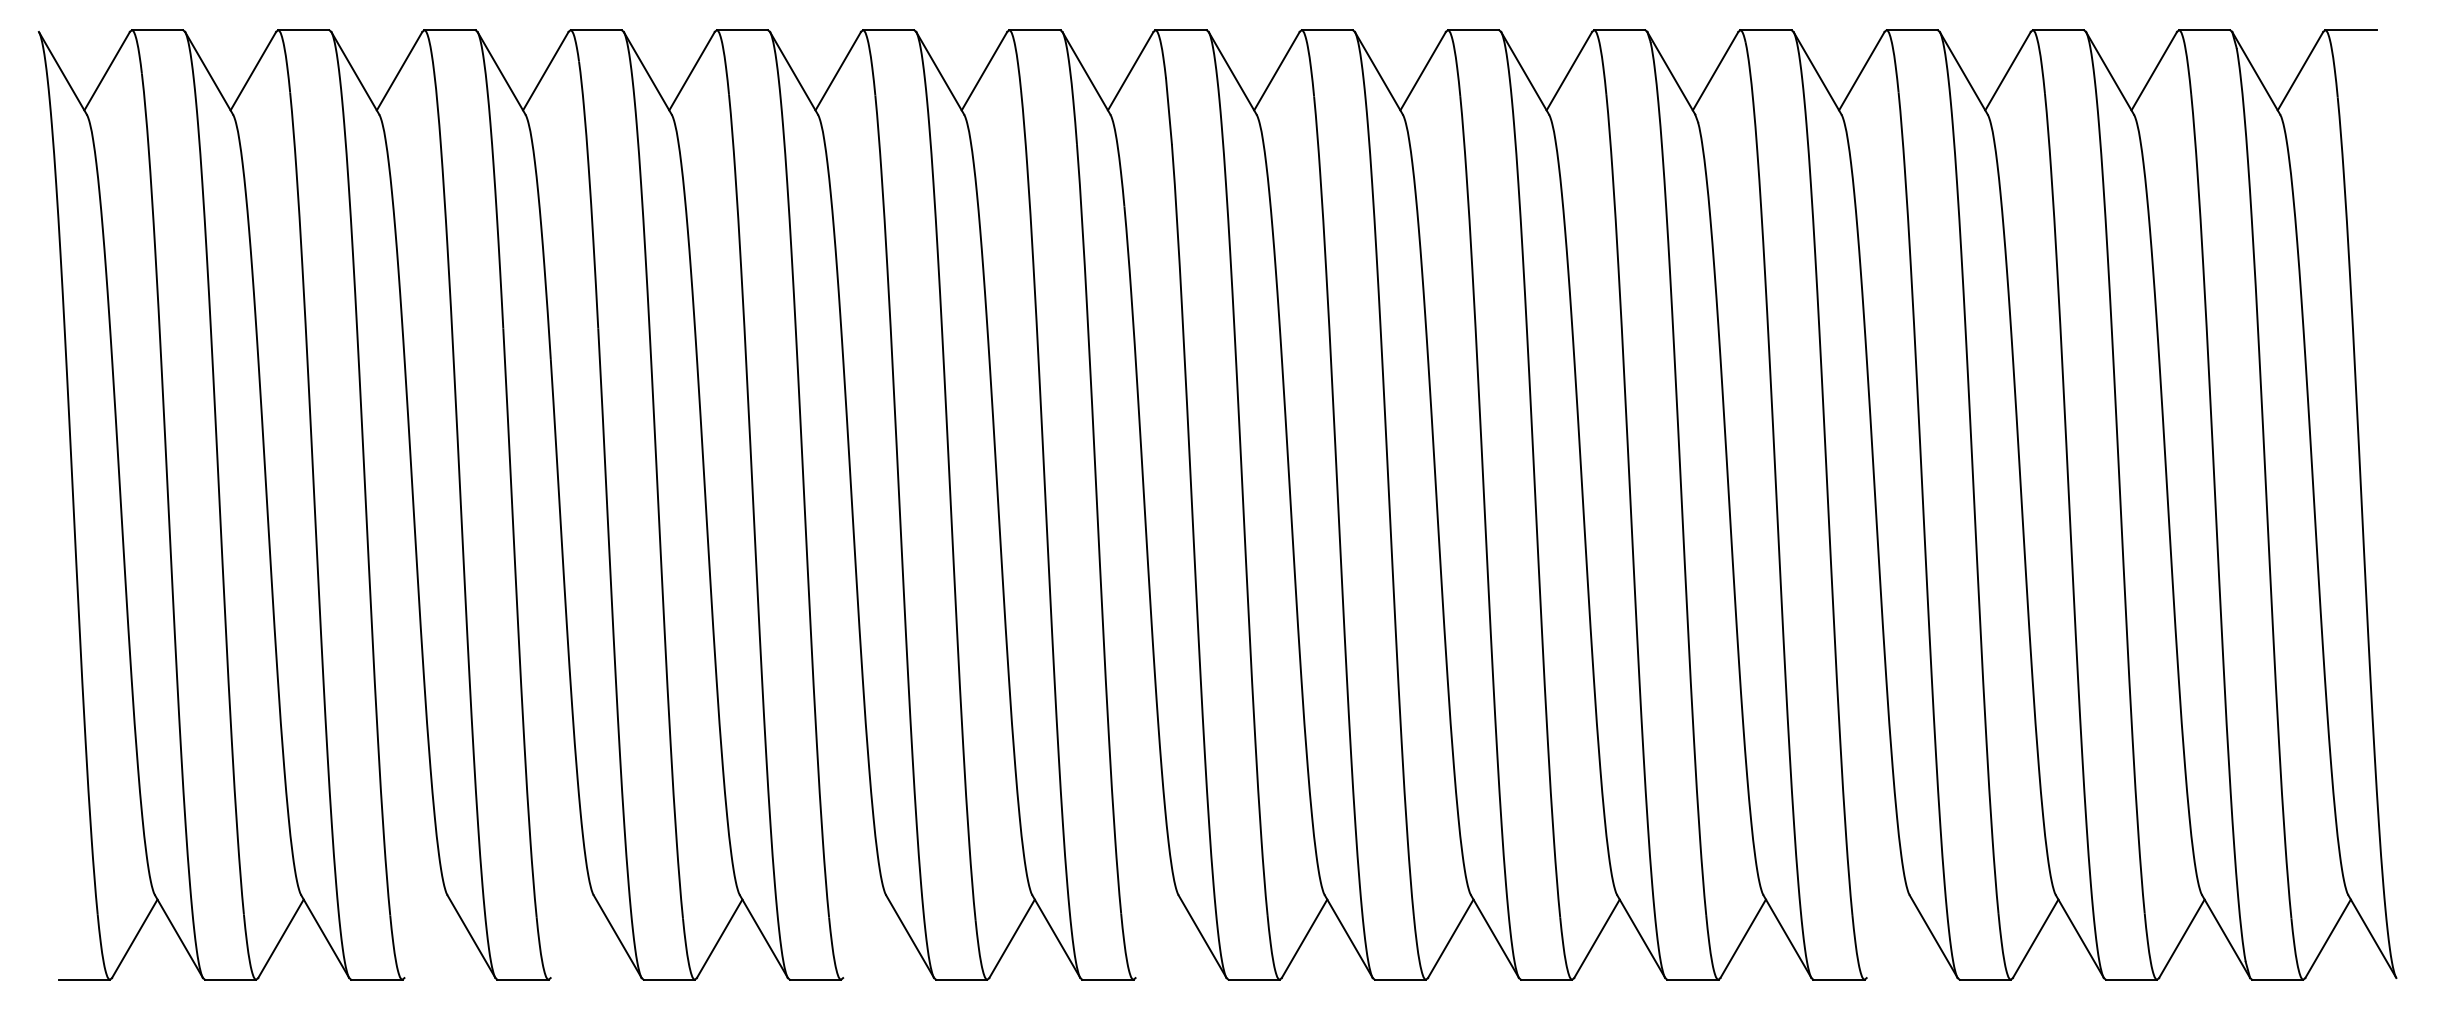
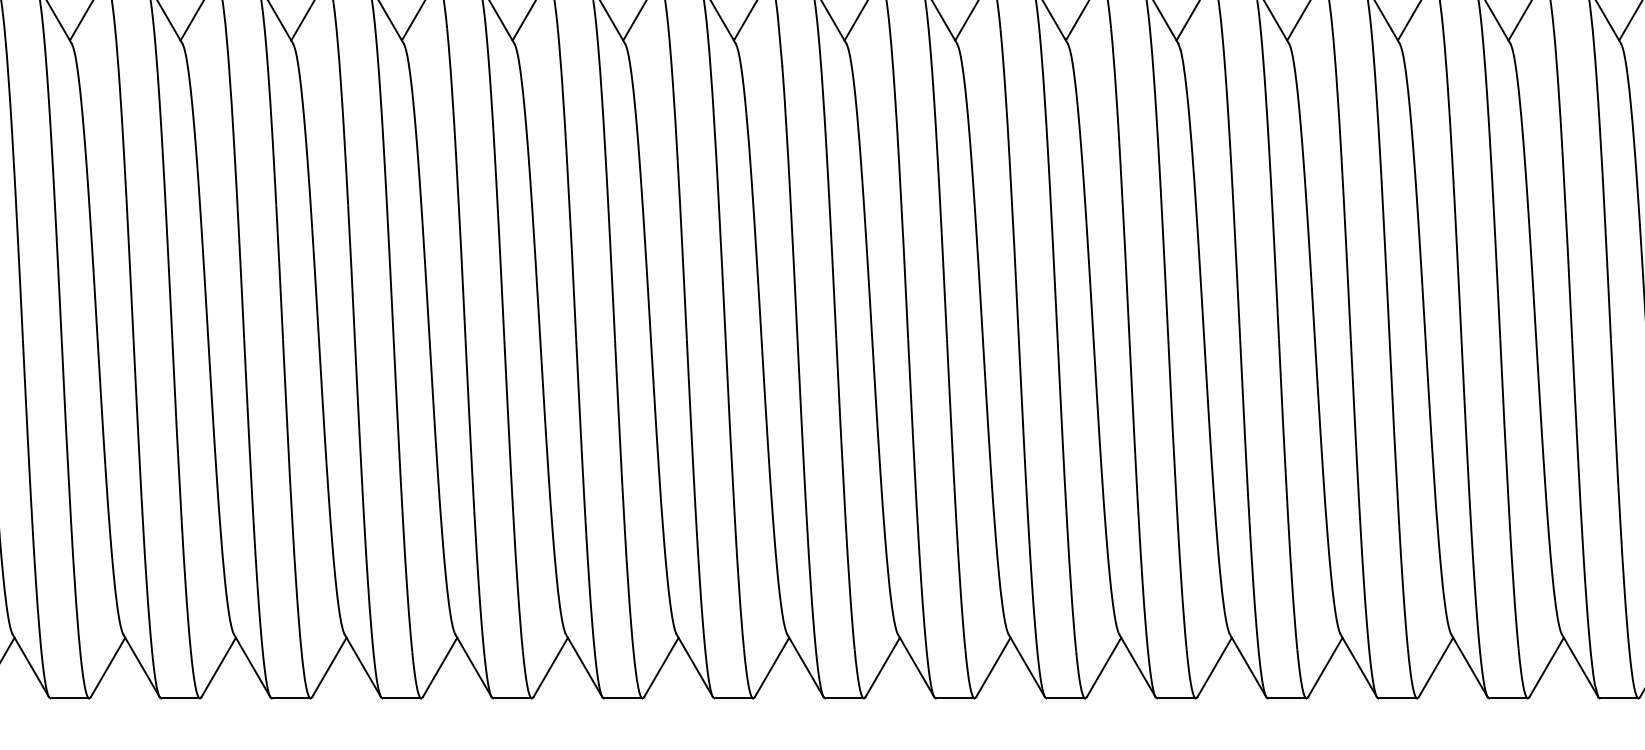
line: (426, 938) -> (218, 667), added
line: (573, 938) -> (329, 667), added
line: (865, 938) -> (550, 667), added
line: (1158, 938) -> (772, 667), added
line: (1889, 938) -> (1325, 667), added

